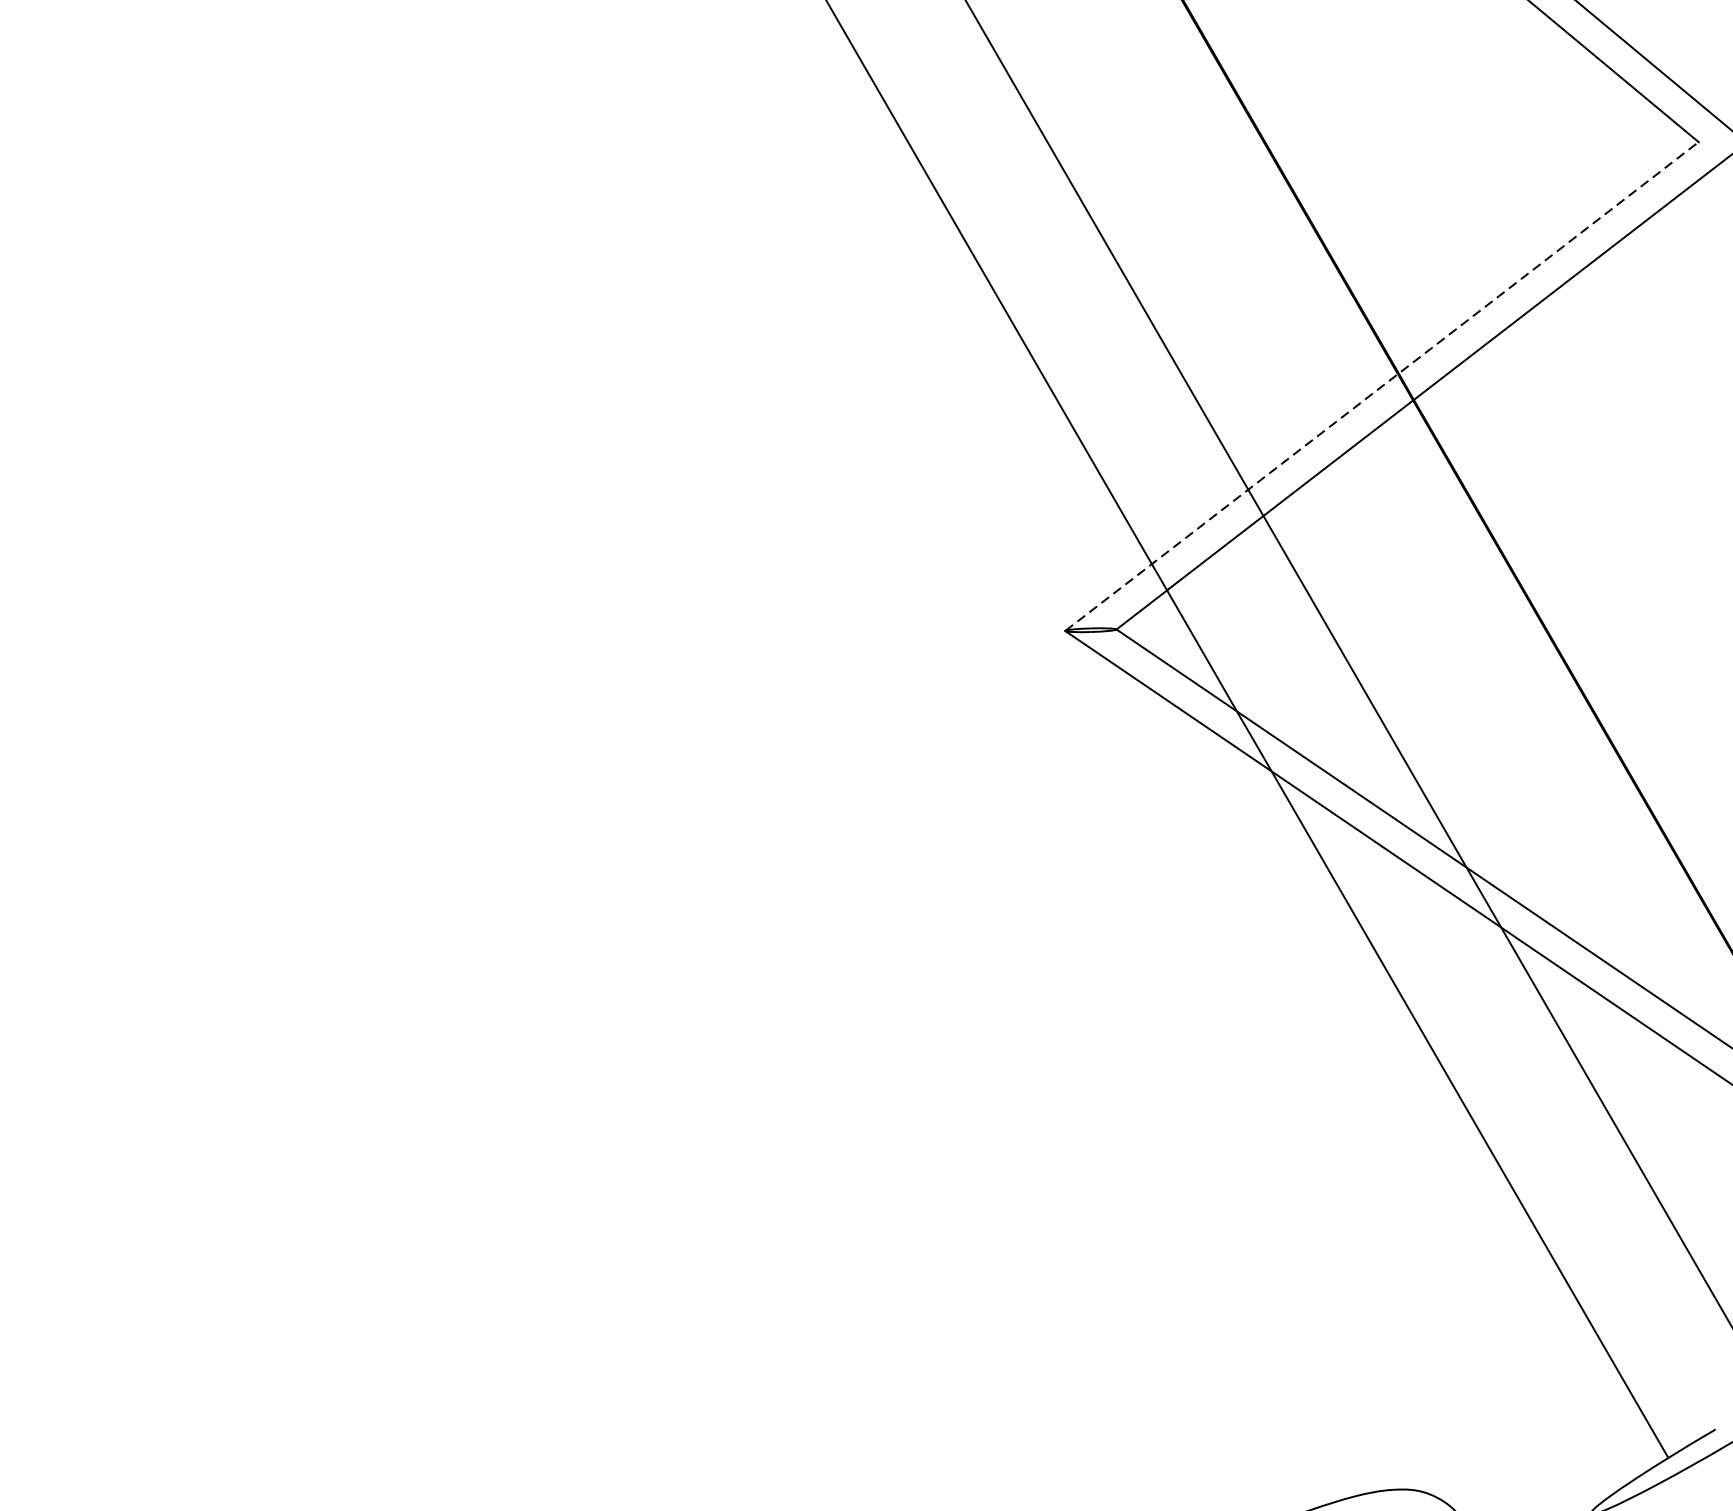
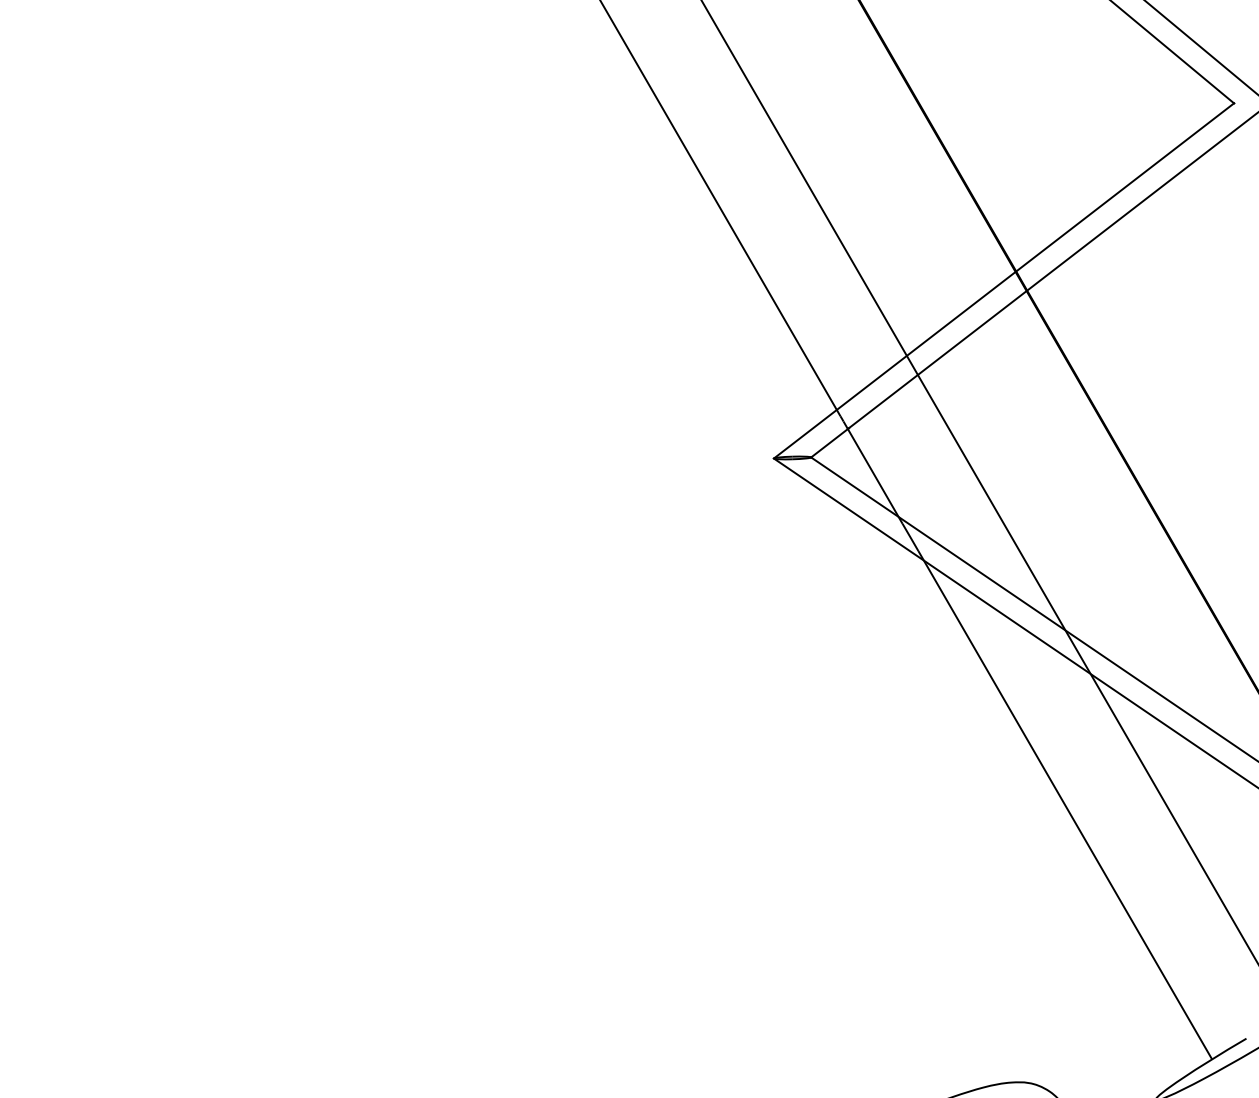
line: (1382, 385) -> (1004, 280), dashed -> solid

